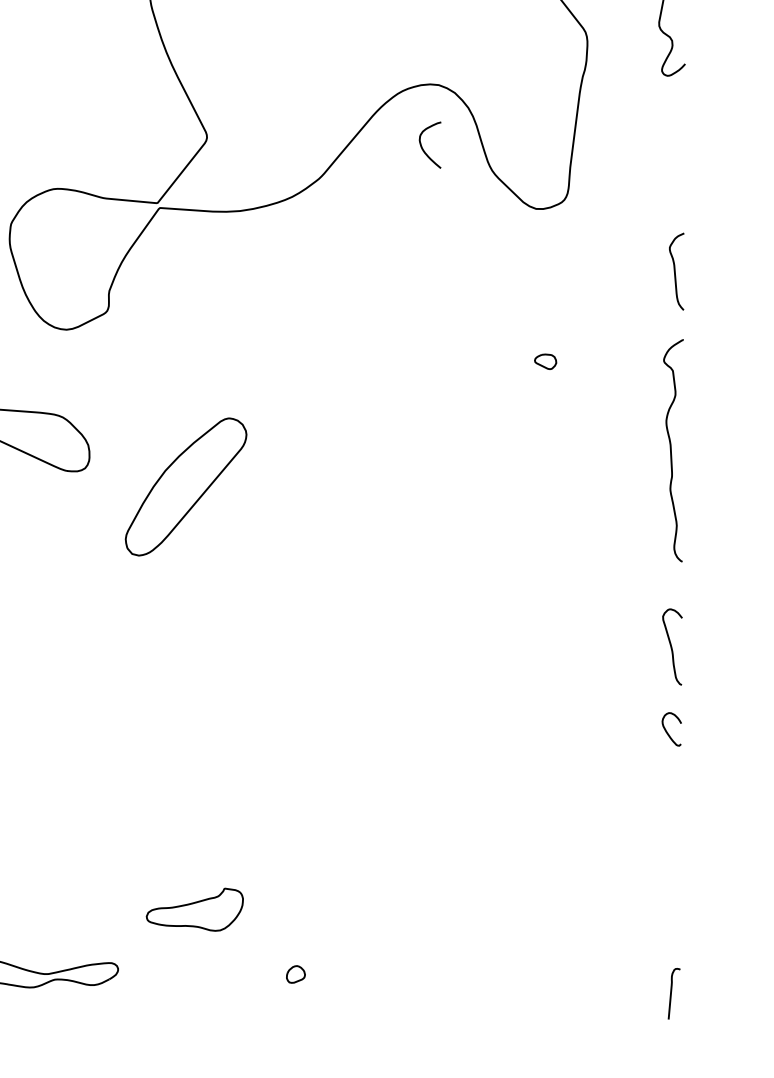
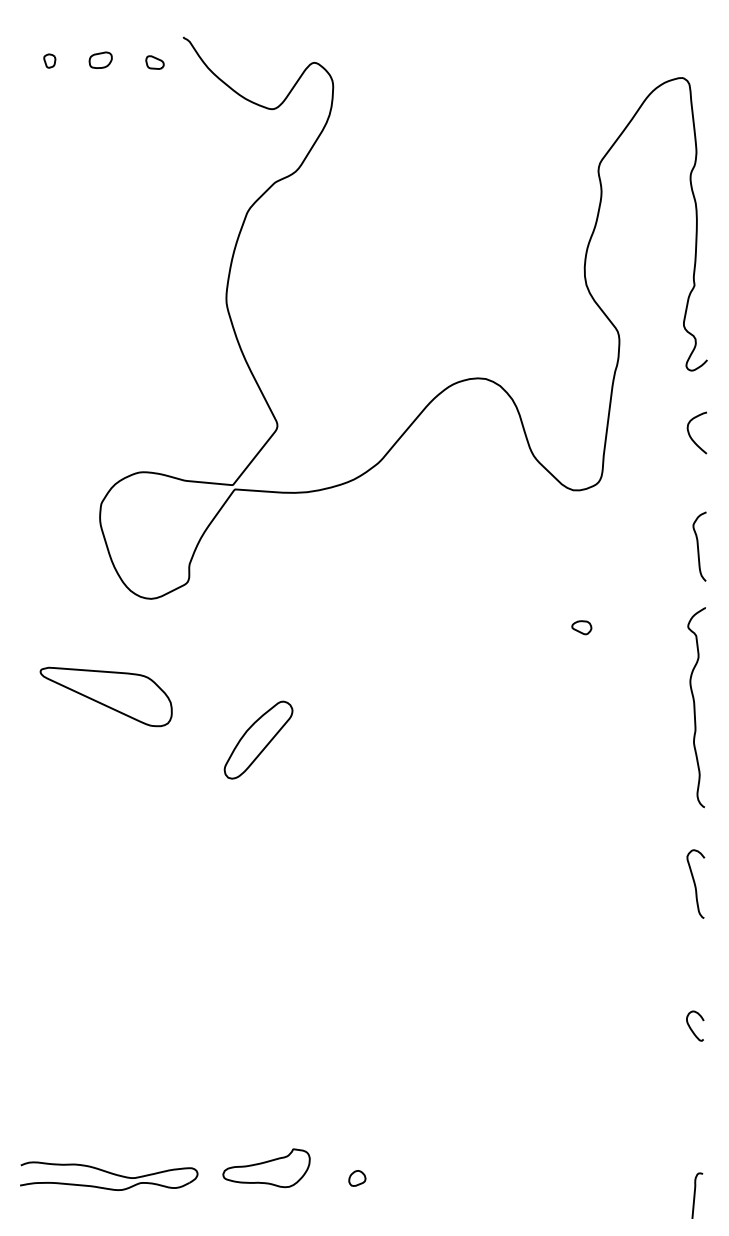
curve: (422, 146) -> (690, 434), moved
part: (185, 486) -> (258, 739), size x0.62
curve: (667, 732) -> (691, 1028), moved
part: (194, 910) -> (266, 1168), moved

